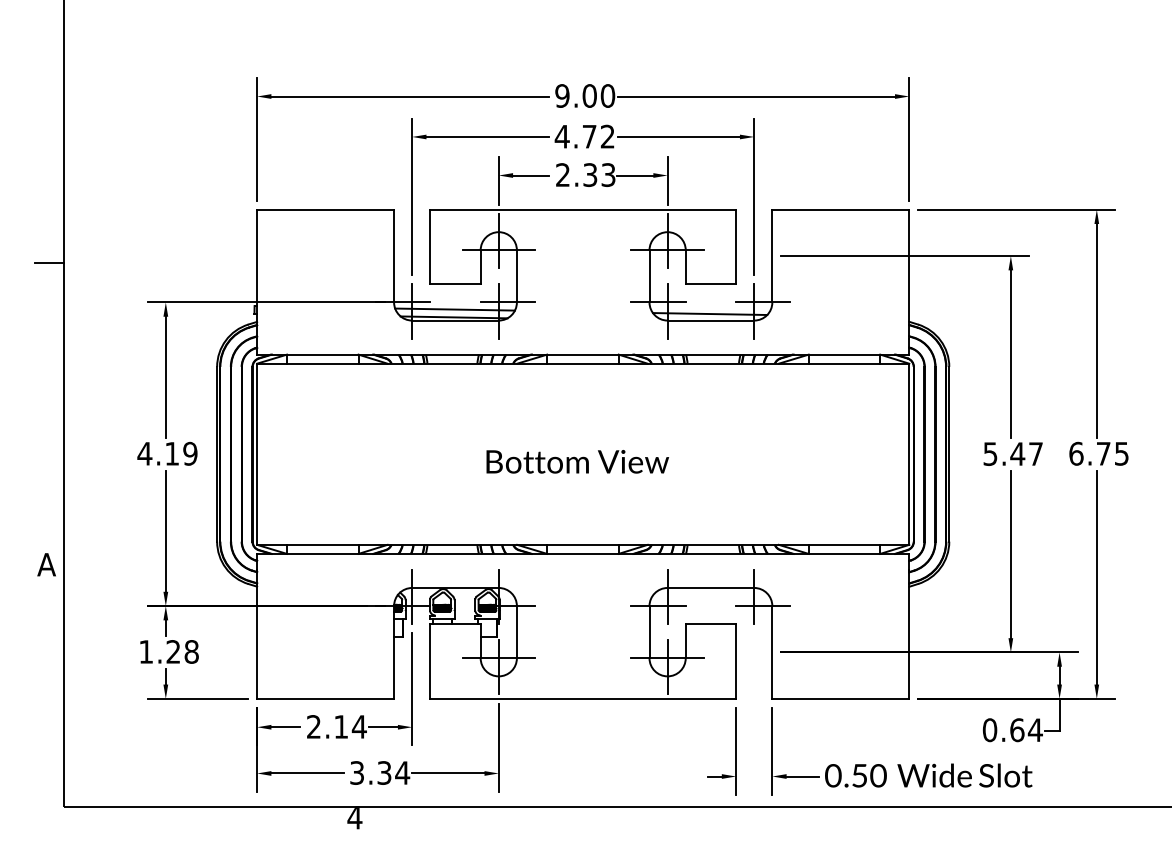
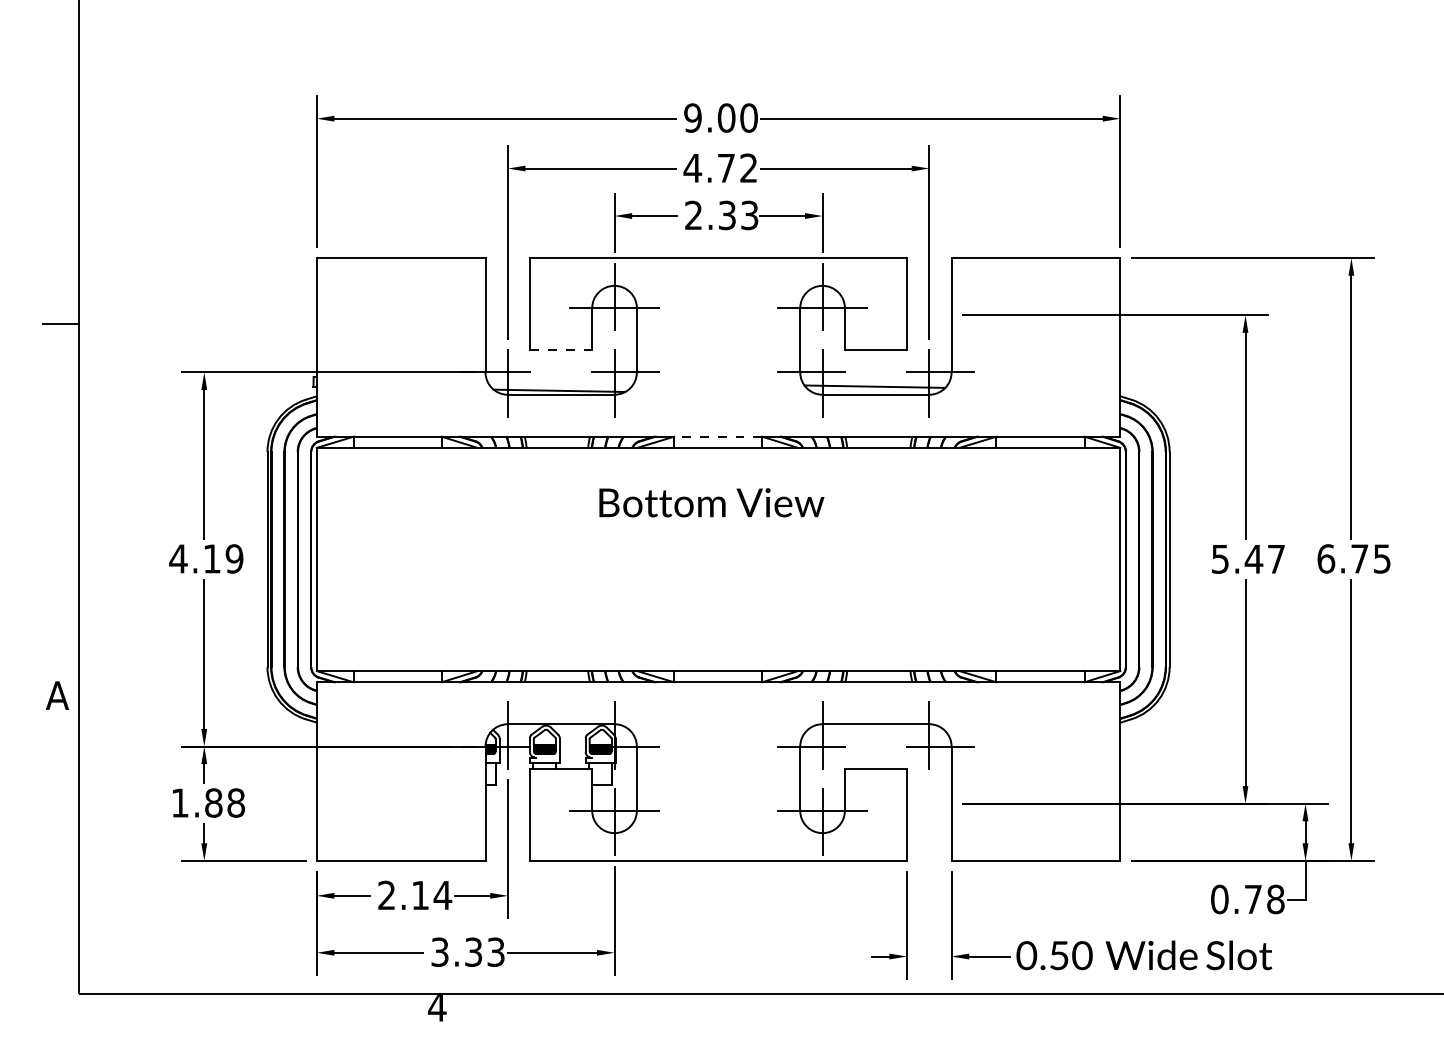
line: (455, 284) -> (561, 350), solid -> dashed
line: (454, 309) -> (560, 380), removed
line: (582, 354) -> (717, 436), solid -> dashed
text: (577, 461) -> (711, 502), moved
text: (173, 651) -> (213, 802), 1.28 -> 1.88
text: (1026, 730) -> (1264, 899), 0.64 -> 0.78
text: (402, 772) -> (495, 951), 3.34 -> 3.33

